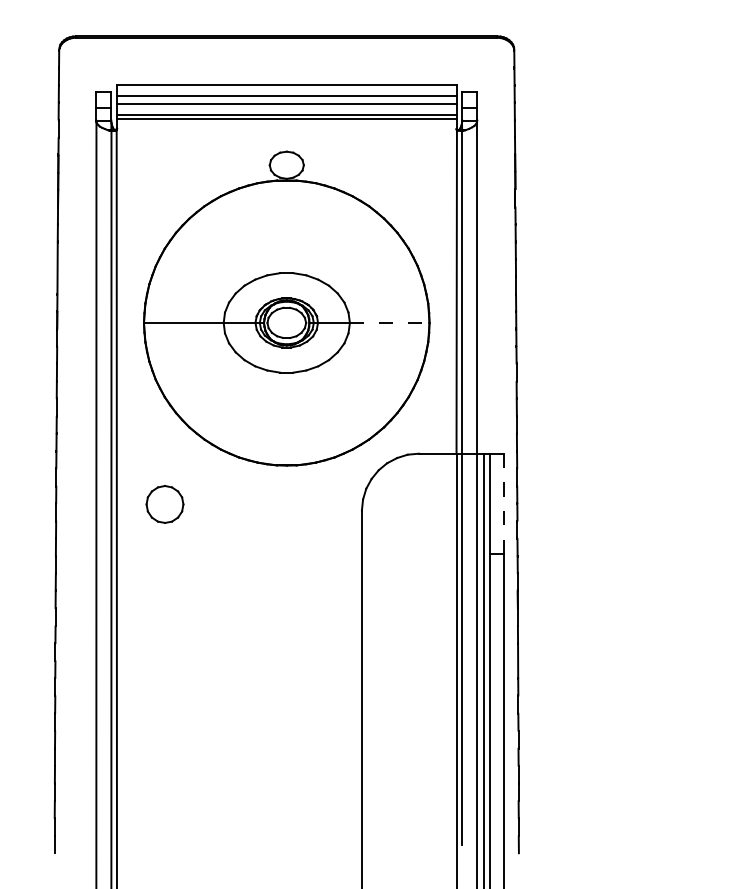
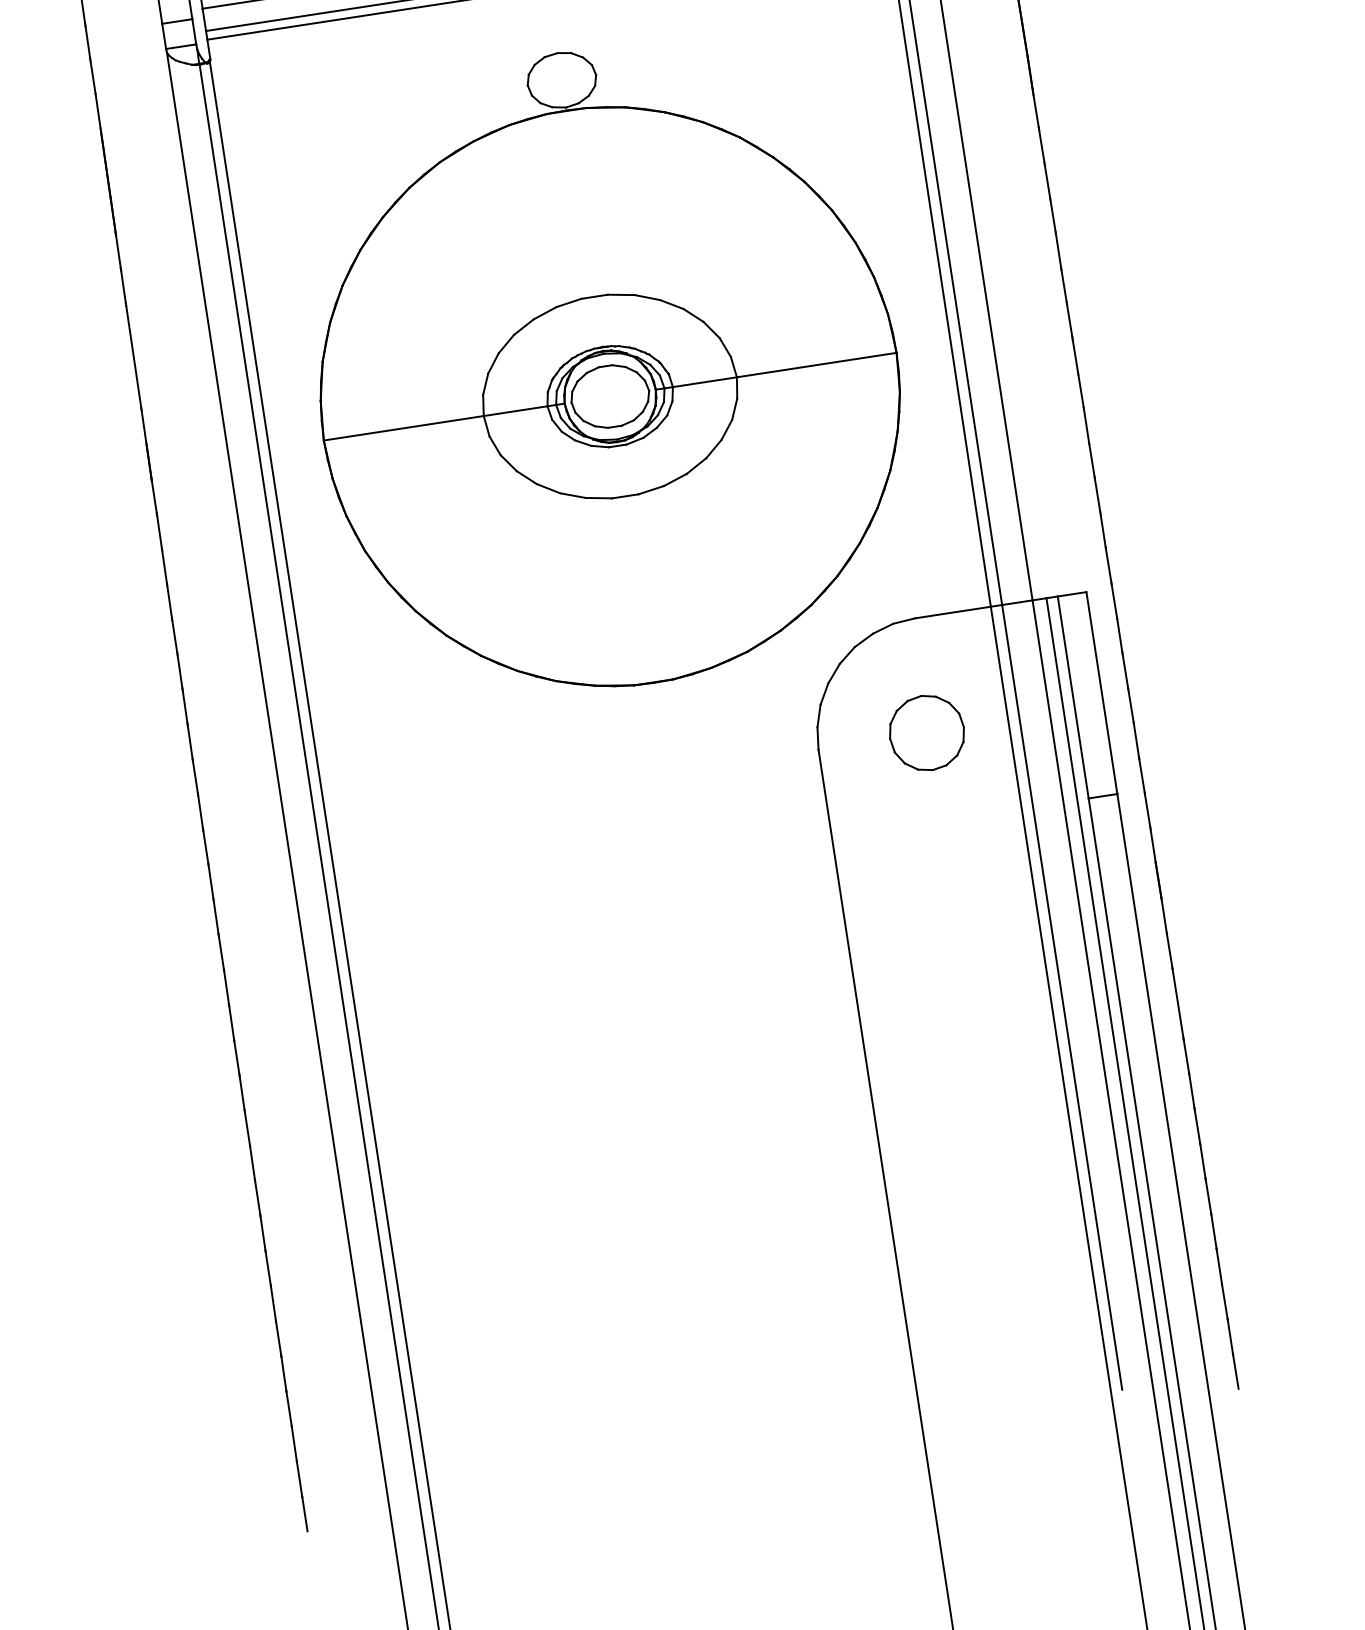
line: (389, 323) -> (816, 366), dashed -> solid
line: (504, 503) -> (1102, 691), dashed -> solid
part: (164, 504) -> (925, 733), moved

